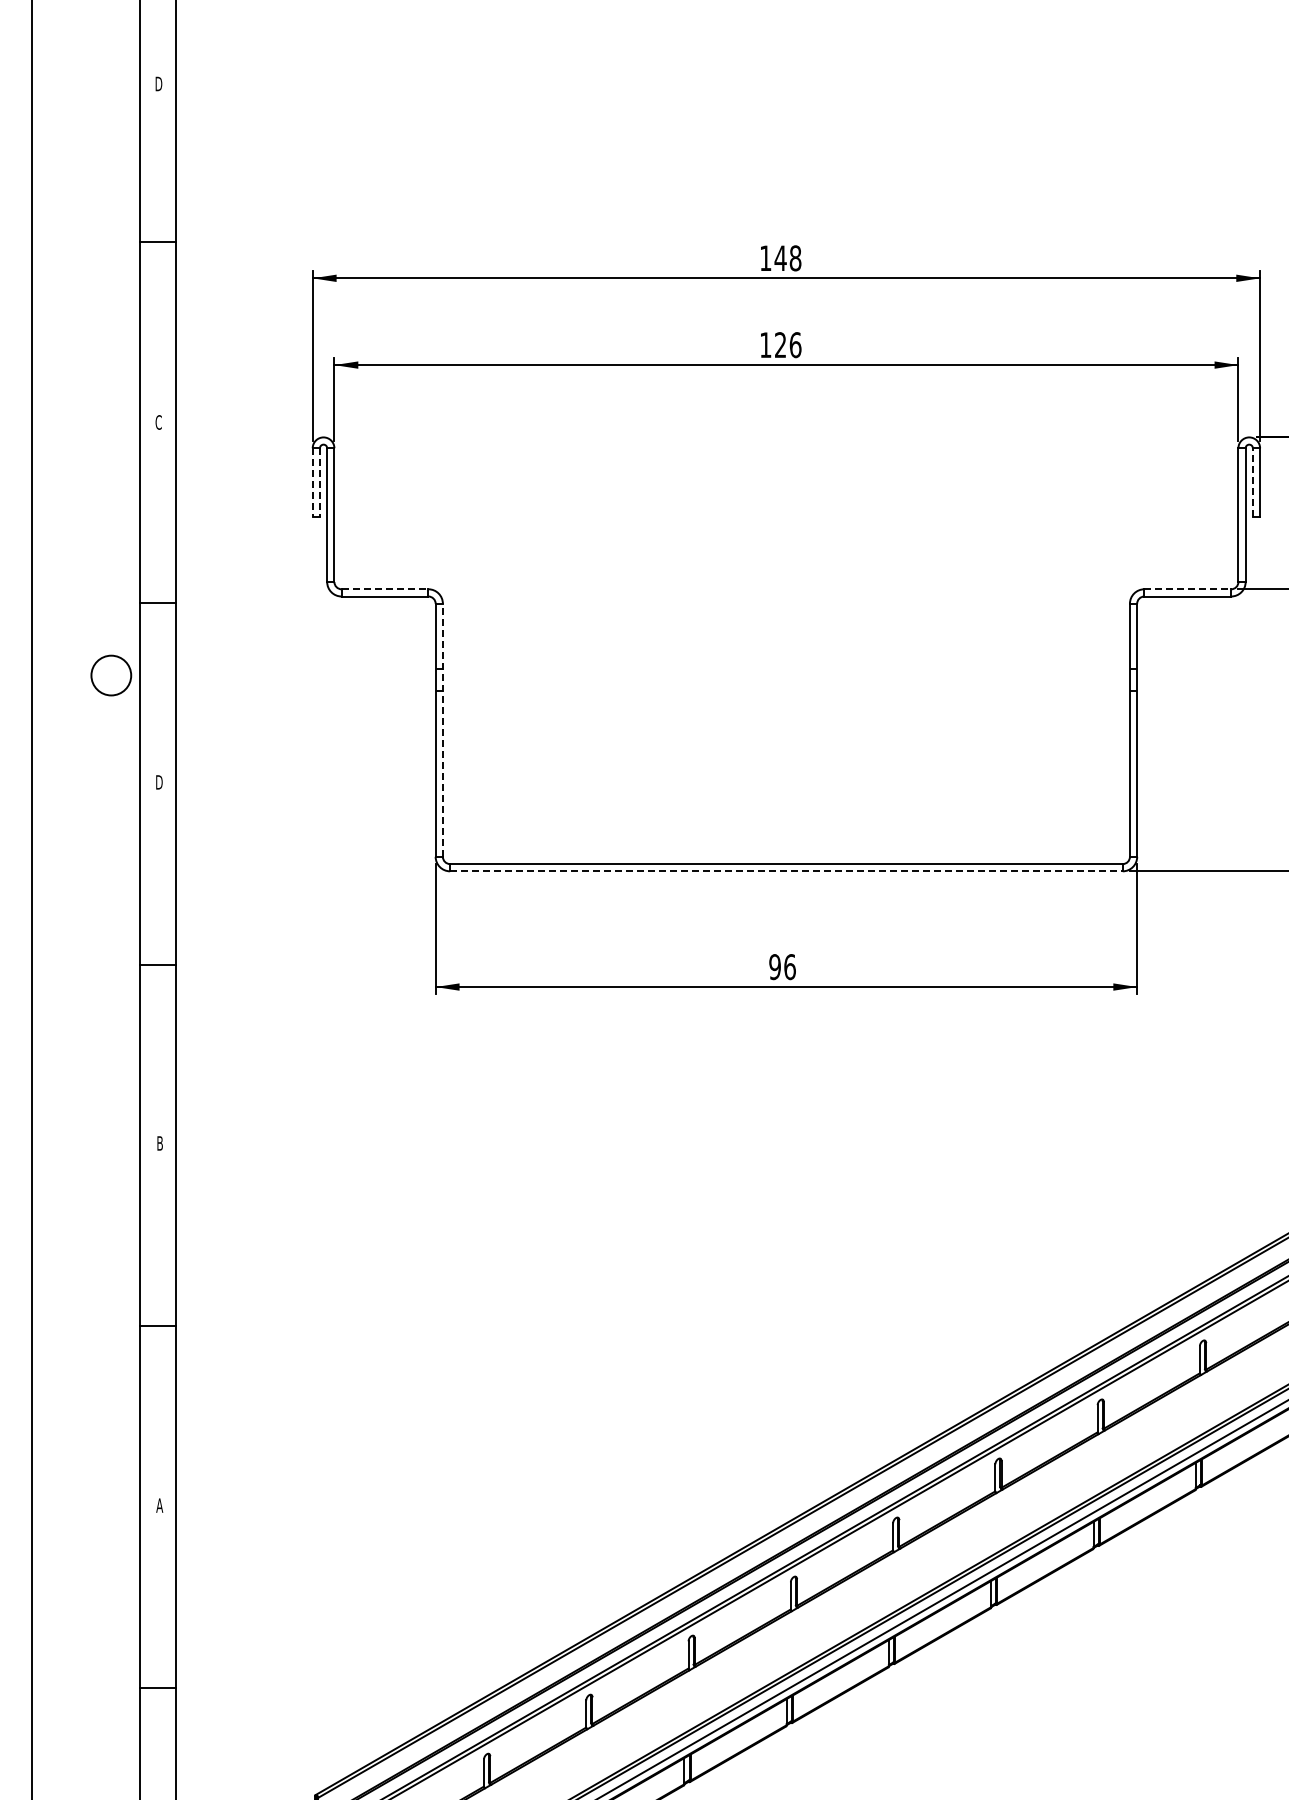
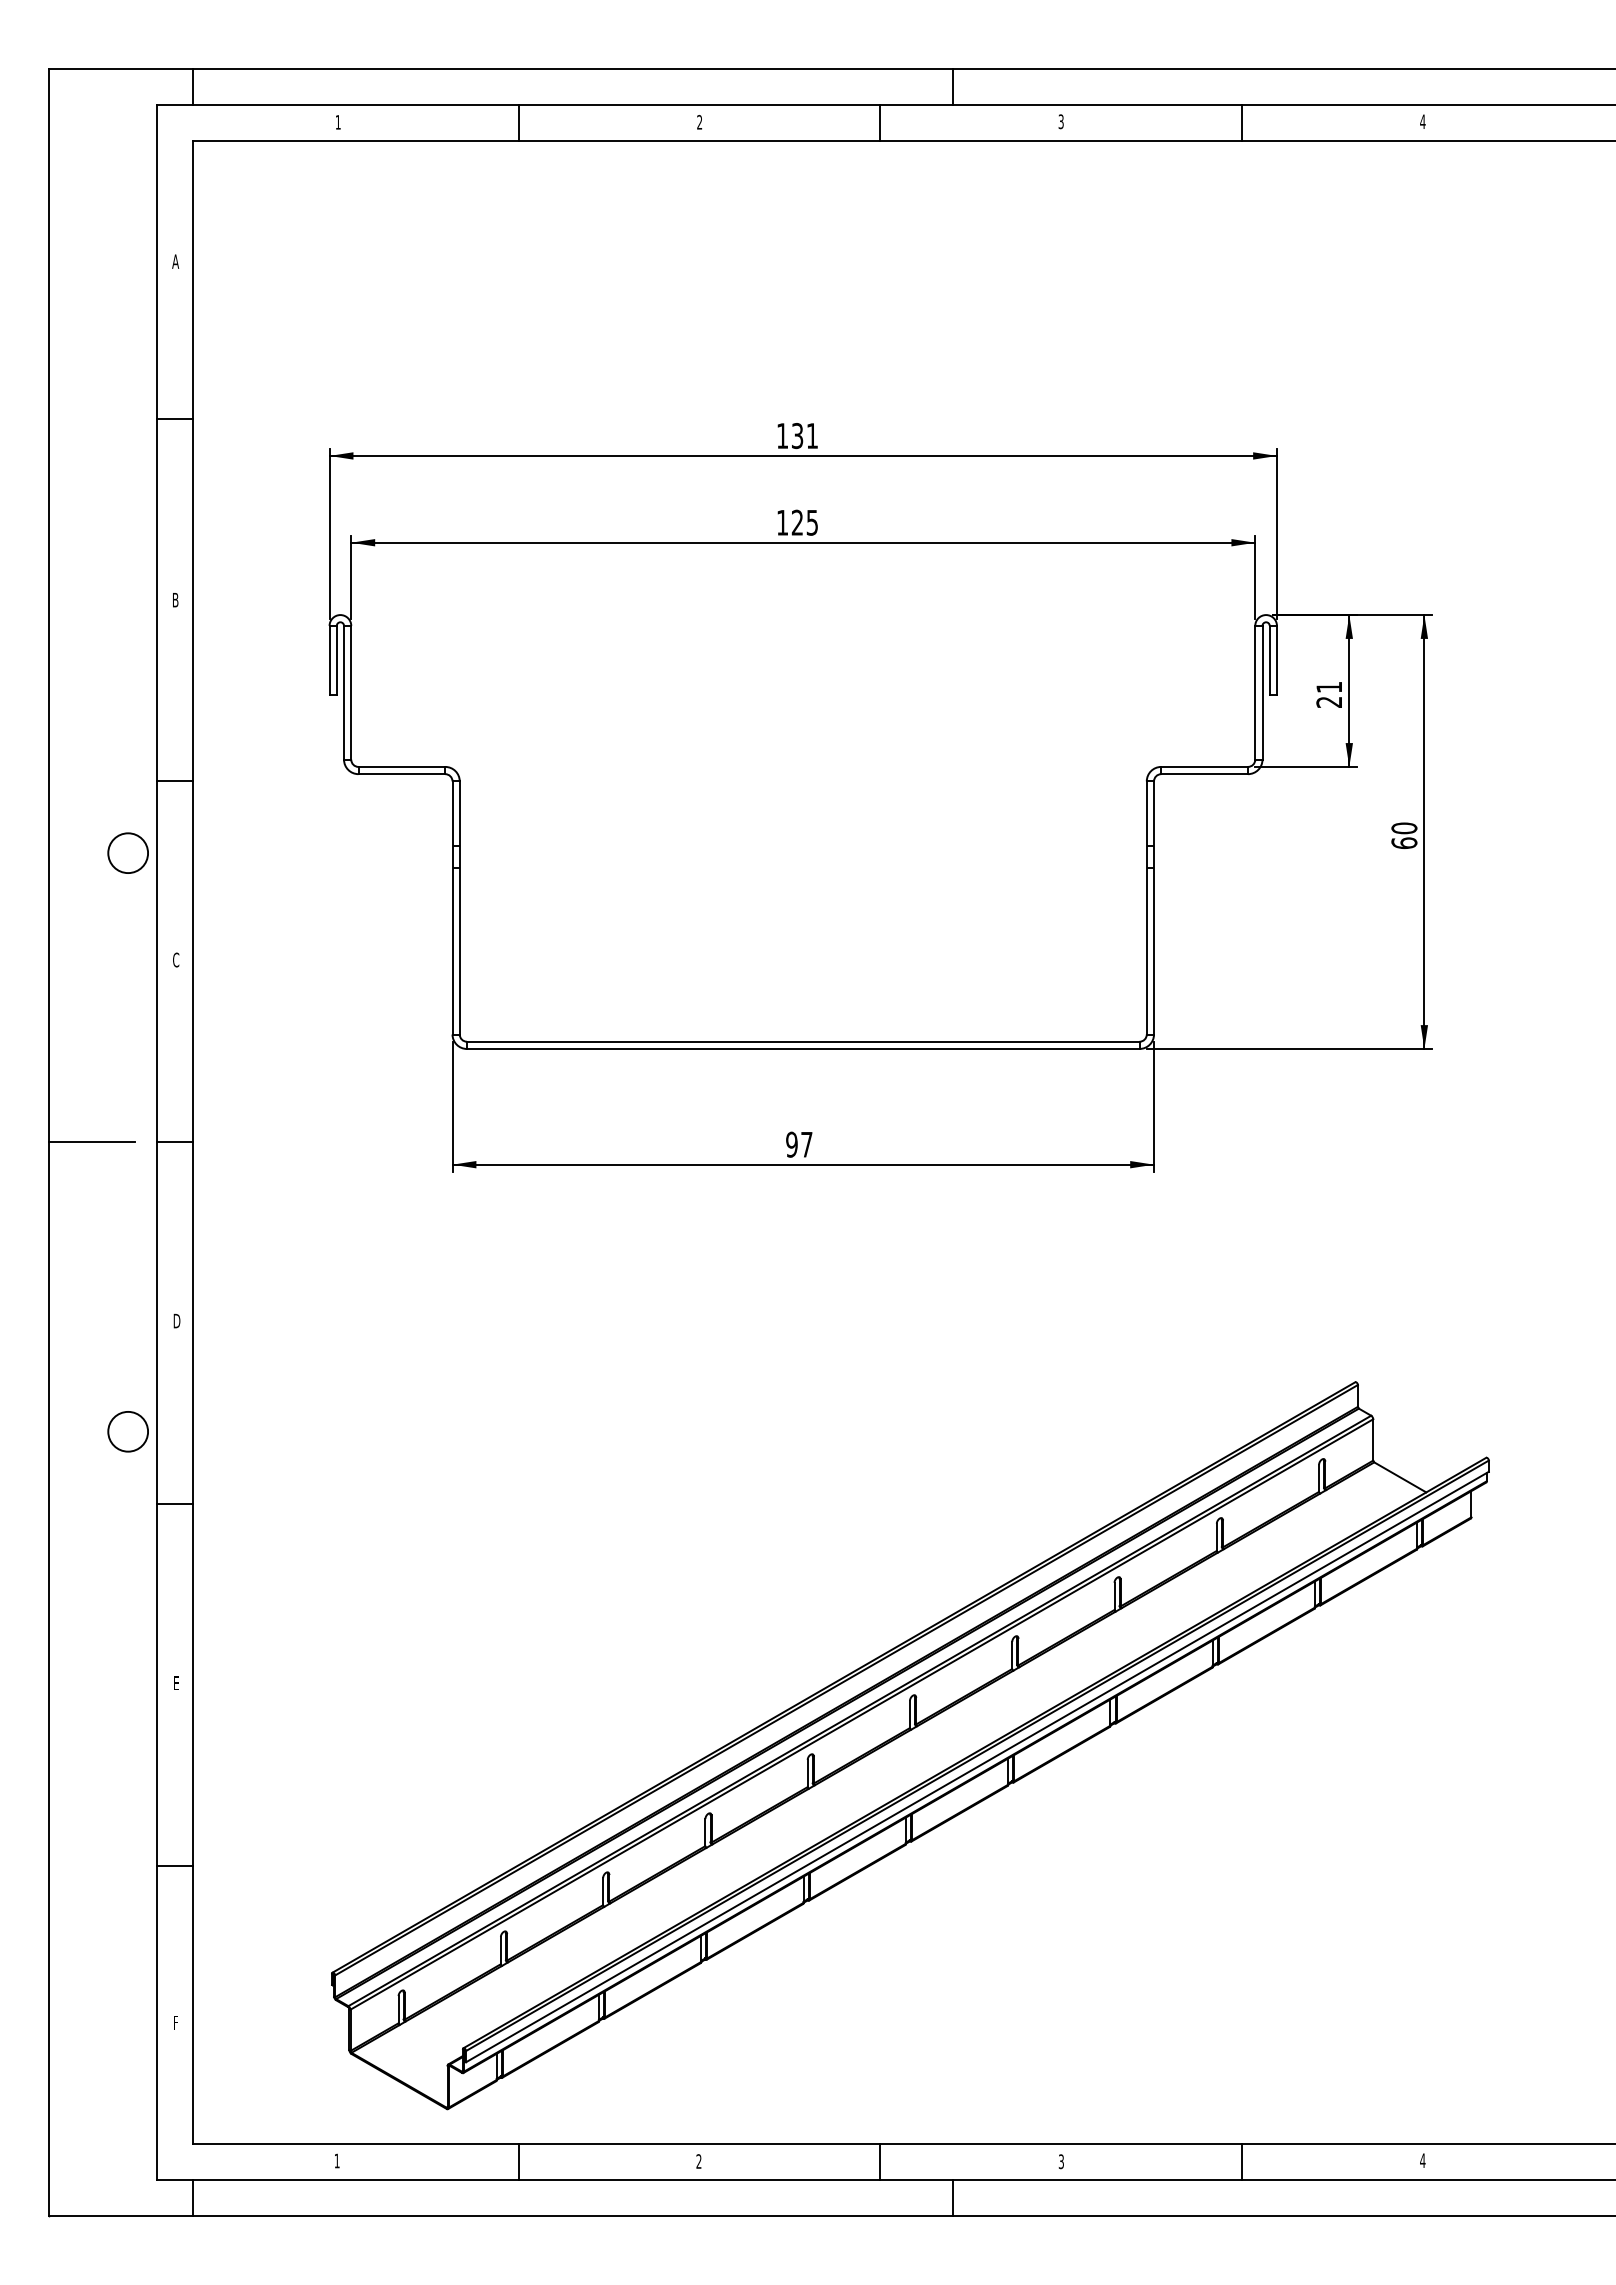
text: (158, 83) -> (175, 261), D -> A
text: (787, 258) -> (804, 436), 148 -> 131
text: (795, 344) -> (812, 522), 126 -> 125
text: (158, 421) -> (175, 599), C -> B
line: (1252, 481) -> (1269, 659), dashed -> solid
line: (312, 482) -> (329, 660), dashed -> solid
line: (319, 482) -> (336, 660), dashed -> solid
line: (385, 588) -> (402, 766), dashed -> solid
line: (1188, 588) -> (1205, 766), dashed -> solid
line: (442, 729) -> (459, 907), dashed -> solid
text: (159, 781) -> (176, 959), D -> C
line: (786, 870) -> (803, 1048), dashed -> solid
line: (74, 964) -> (91, 1142), added
text: (789, 966) -> (806, 1144), 96 -> 97
text: (159, 1143) -> (176, 1321), B -> D
circle: (110, 1253) -> (127, 1431), added
text: (159, 1505) -> (176, 1683), A -> E

